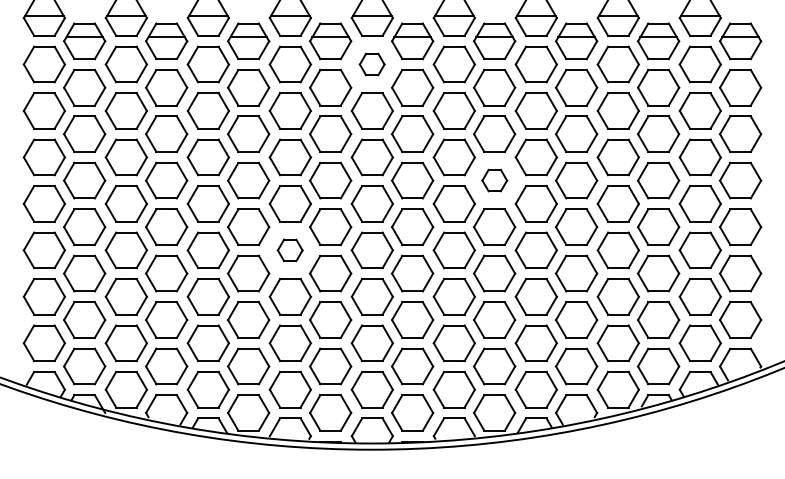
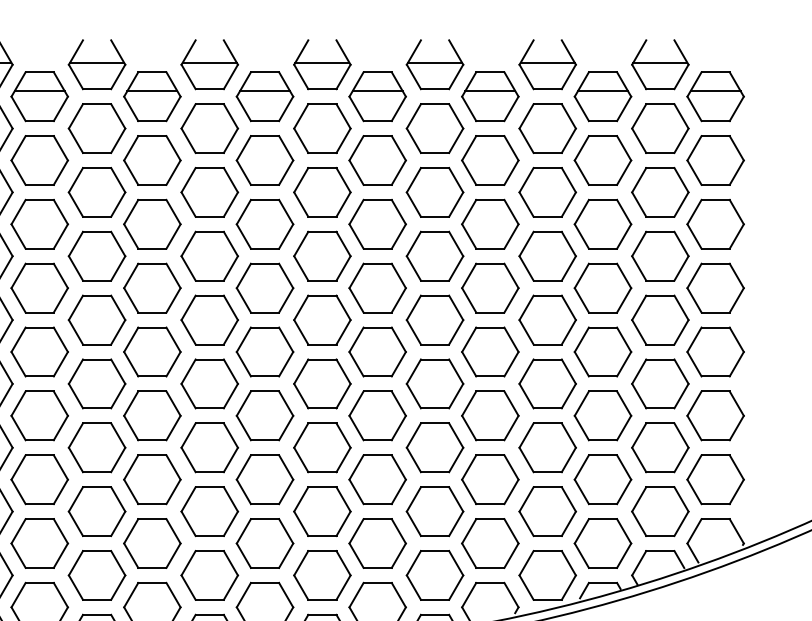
part: (371, 64) -> (208, 128), size x1.67
part: (494, 180) -> (377, 287), size x1.67
part: (289, 250) -> (95, 384), size x1.67

